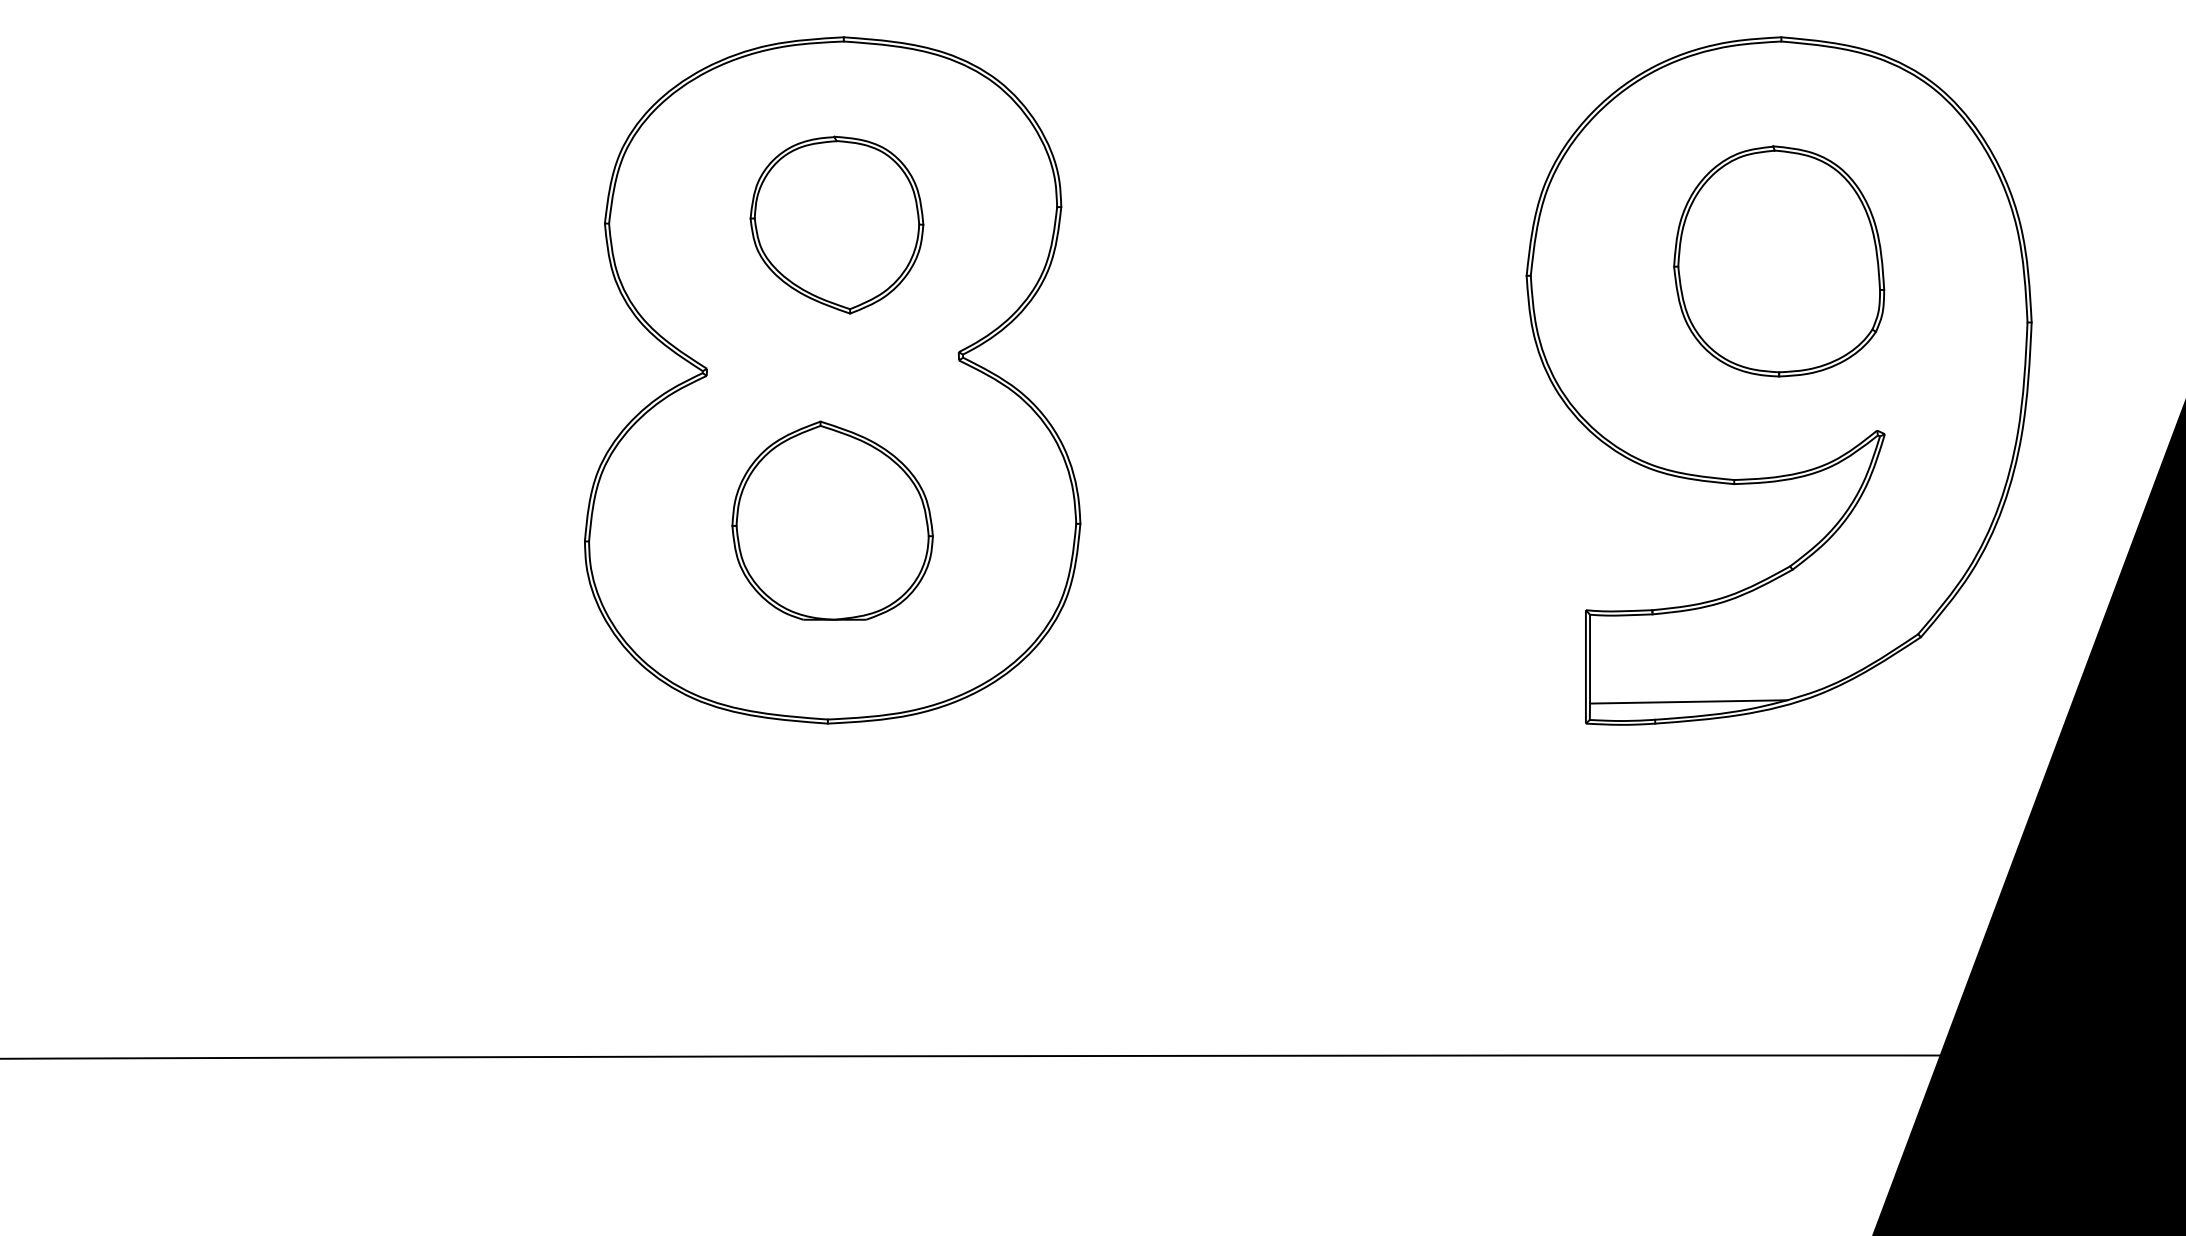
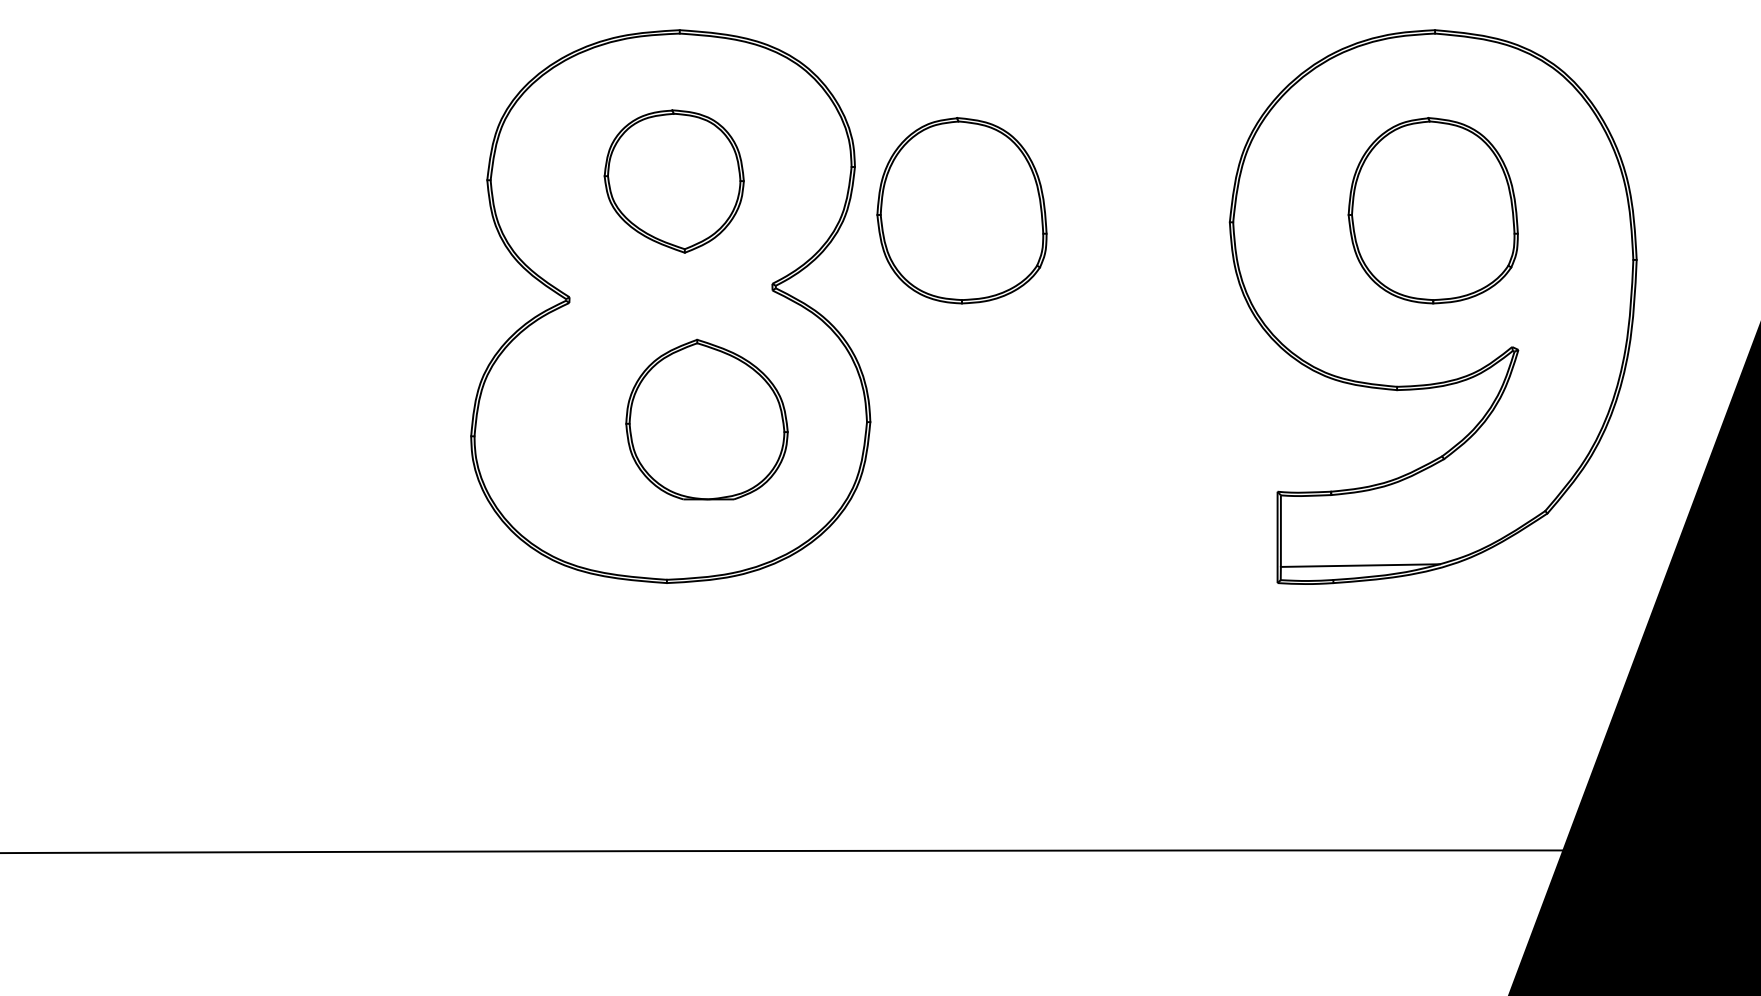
part: (1194, 261) -> (962, 210), added
part: (832, 520) -> (706, 419), moved

